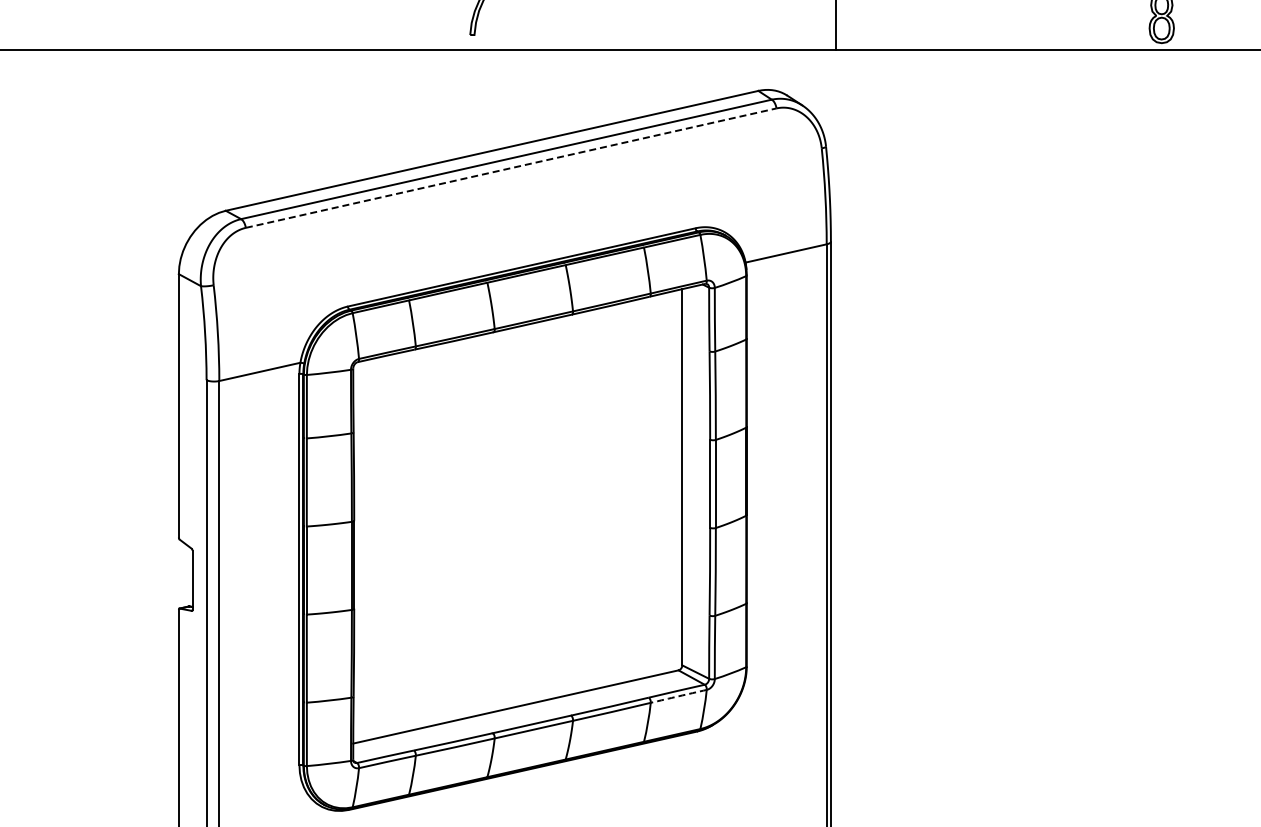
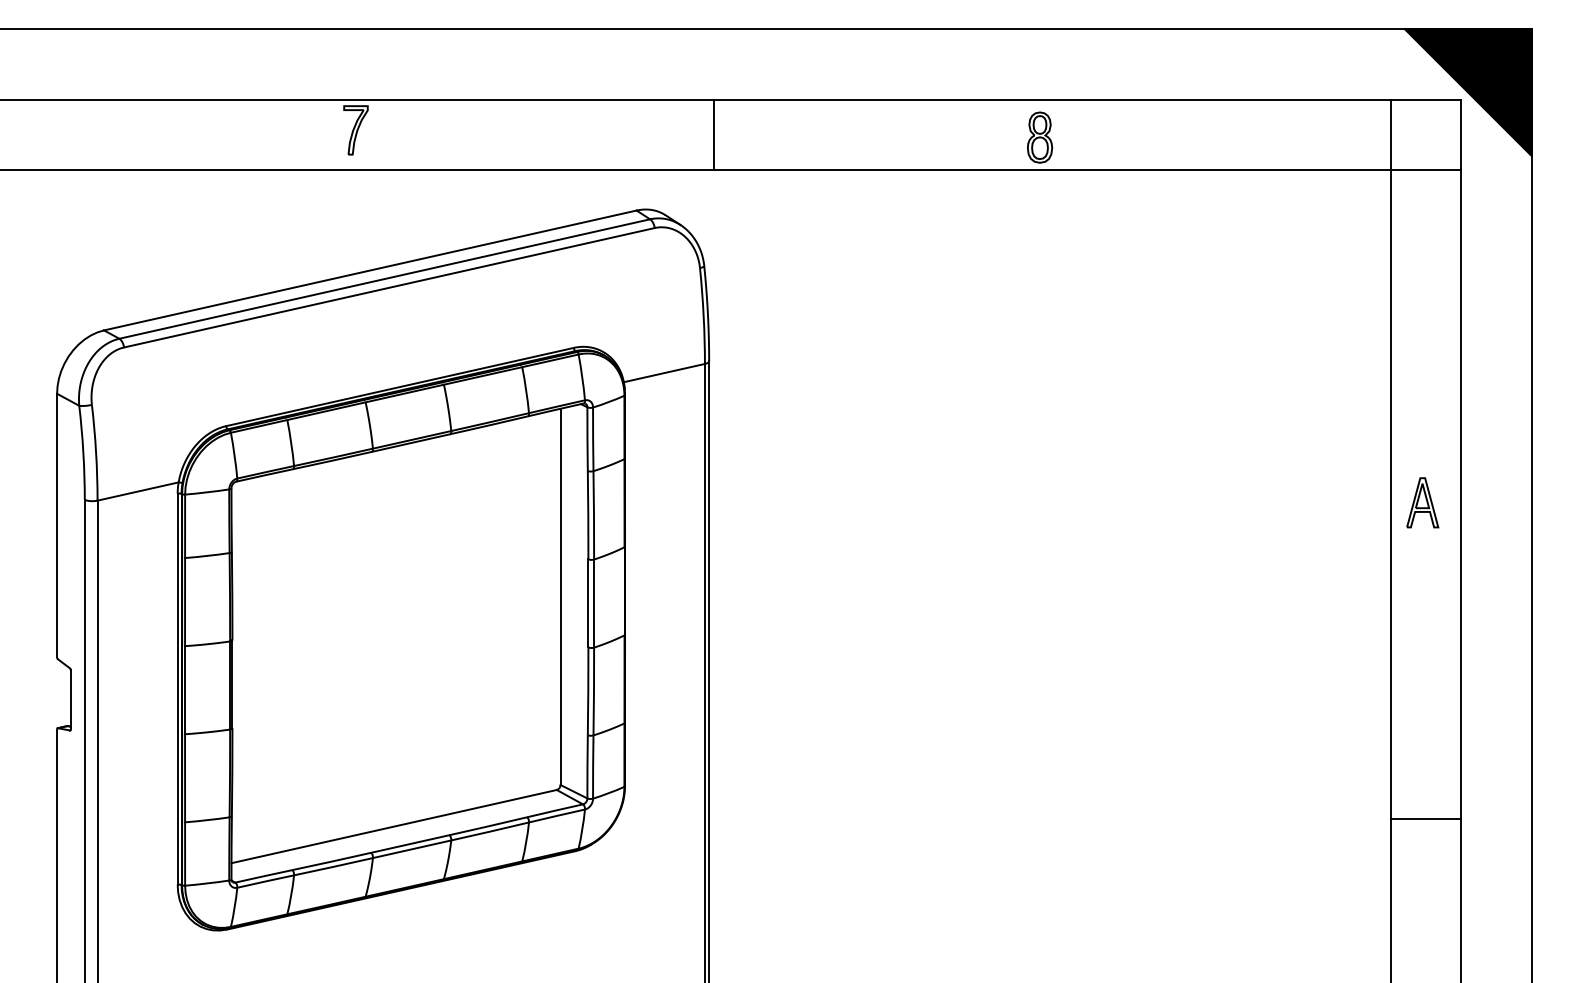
line: (511, 167) -> (389, 287), dashed -> solid
arc: (678, 695) -> (556, 815), dashed -> solid

